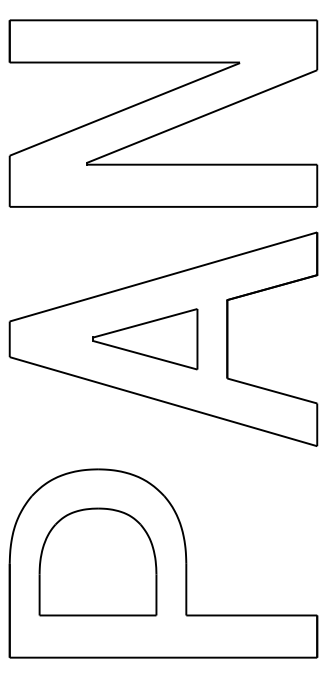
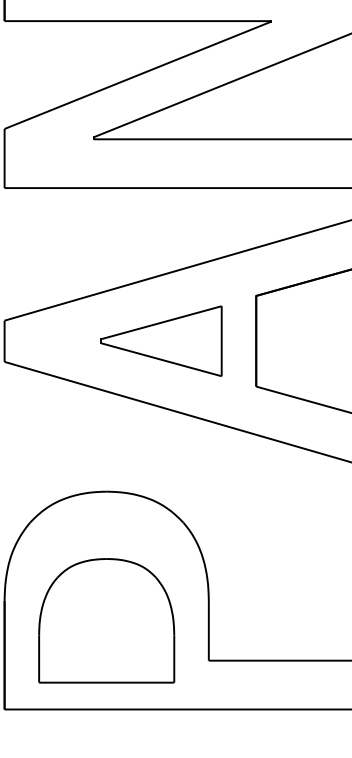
part: (97, 561) -> (106, 620), moved

